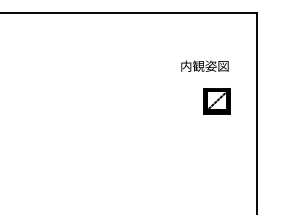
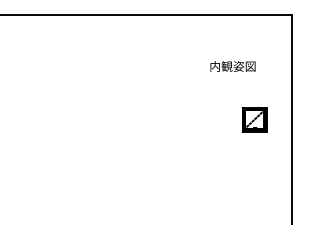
text: (204, 66) -> (232, 66), moved
part: (217, 100) -> (254, 119), moved

